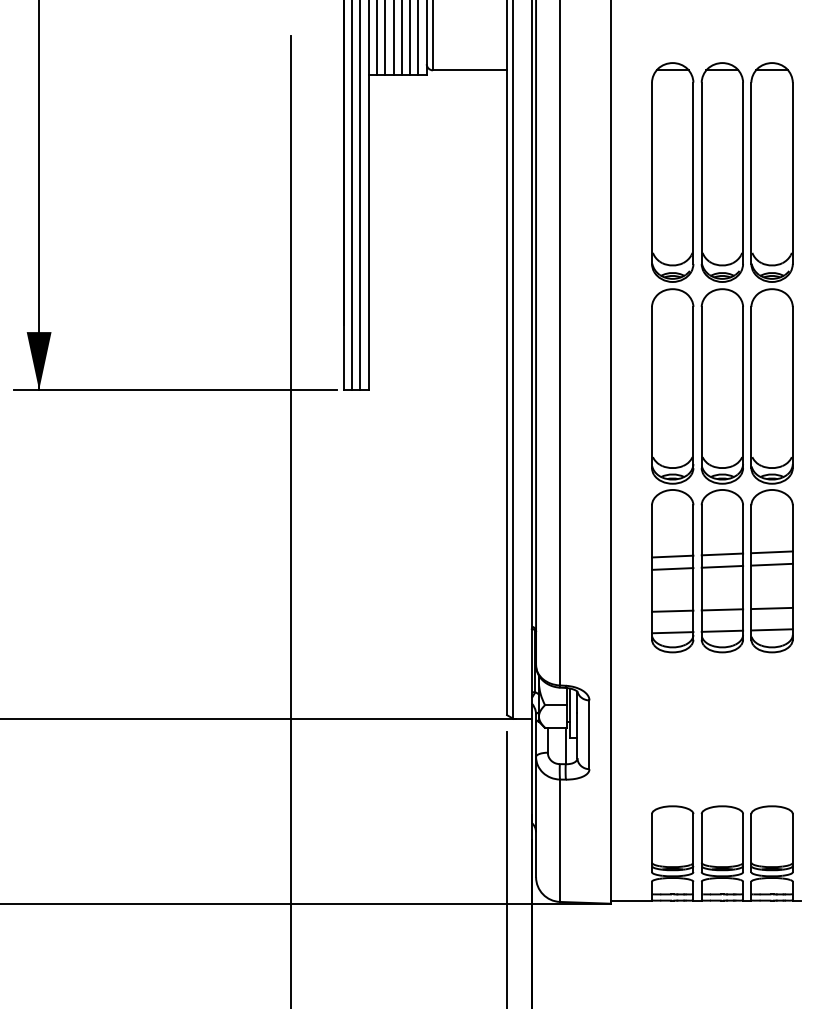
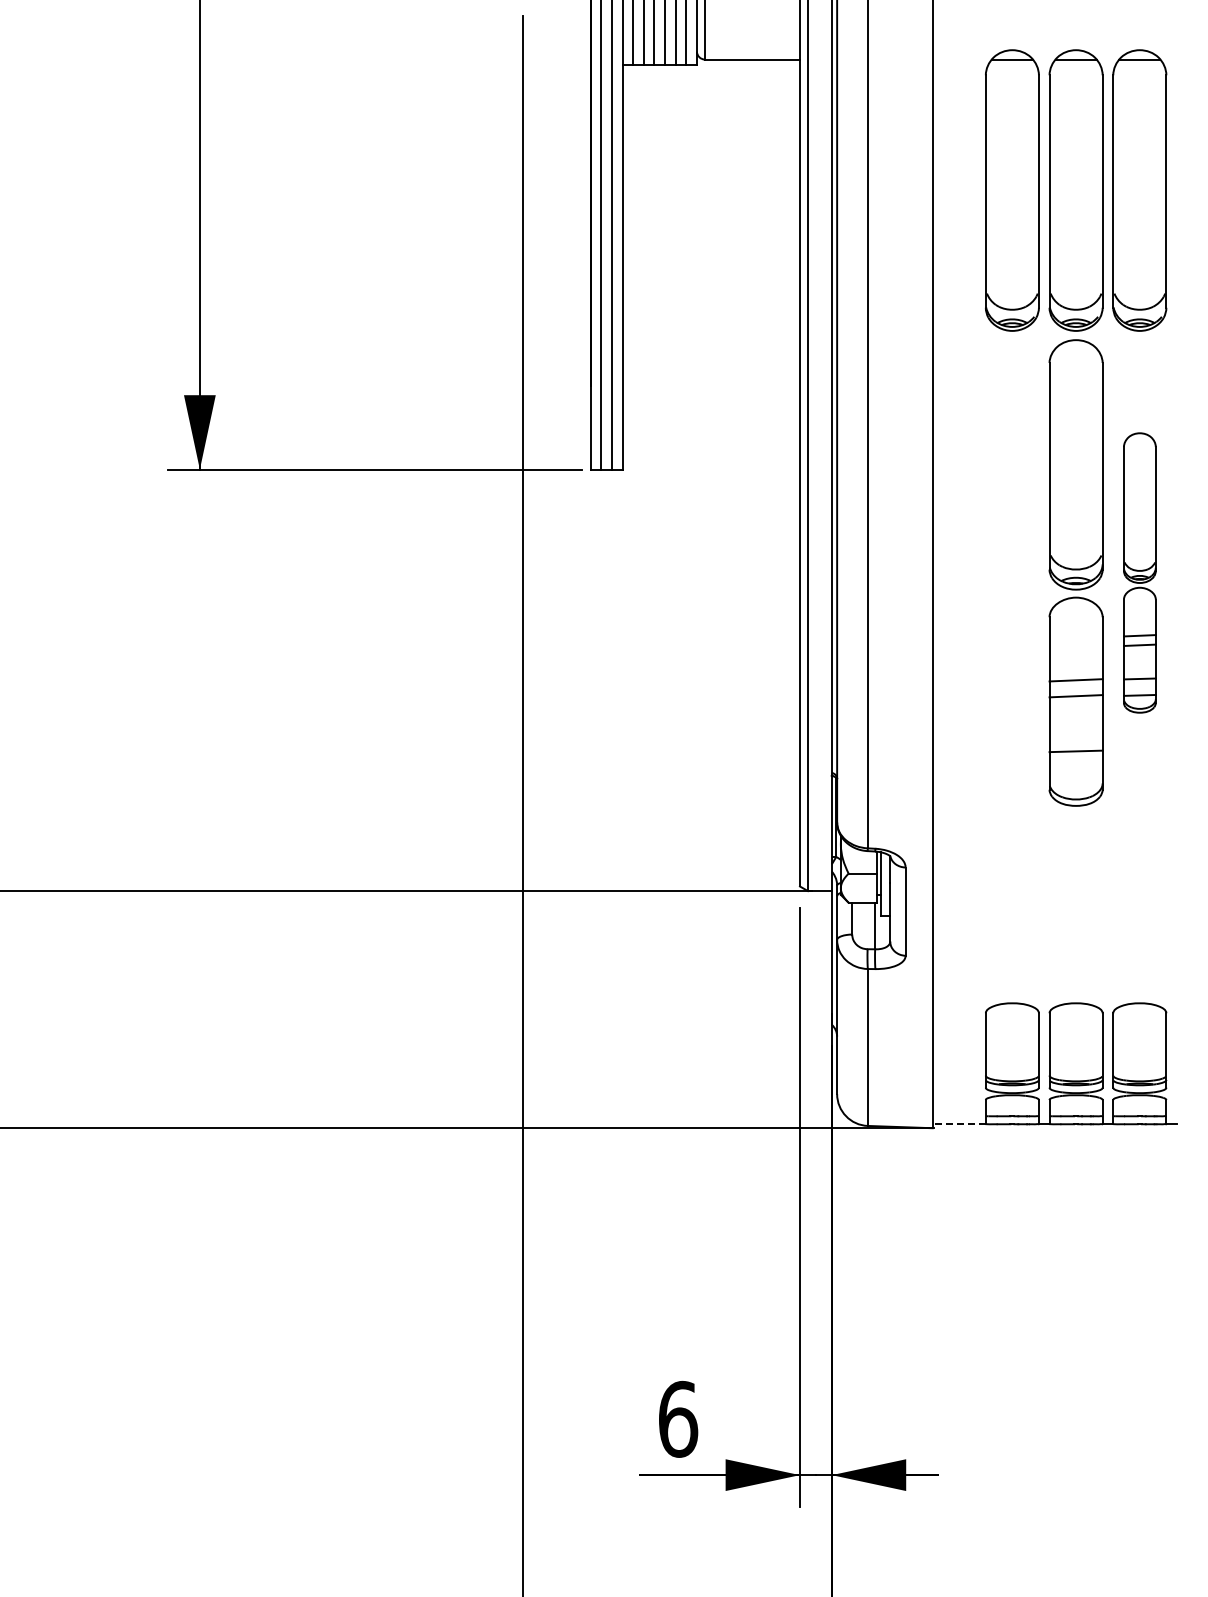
part: (672, 470) -> (1011, 572), removed
part: (771, 470) -> (1139, 572), size x0.6
line: (721, 631) -> (1075, 778), removed
line: (631, 900) -> (959, 1124), solid -> dashed

